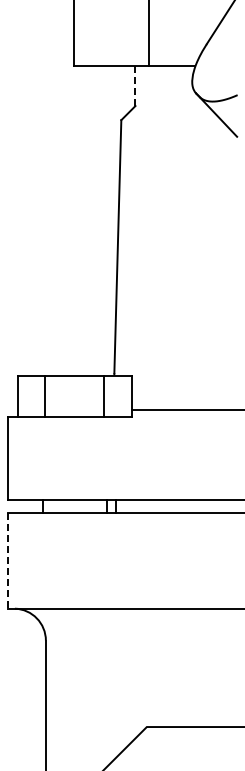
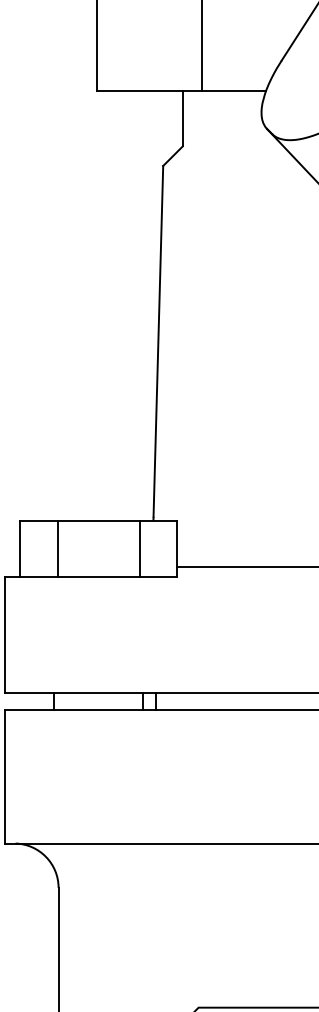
line: (135, 86) -> (182, 119), dashed -> solid
line: (7, 560) -> (5, 776), dashed -> solid

